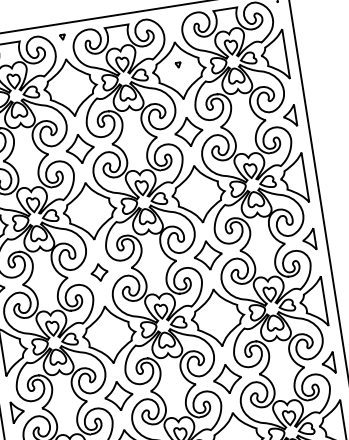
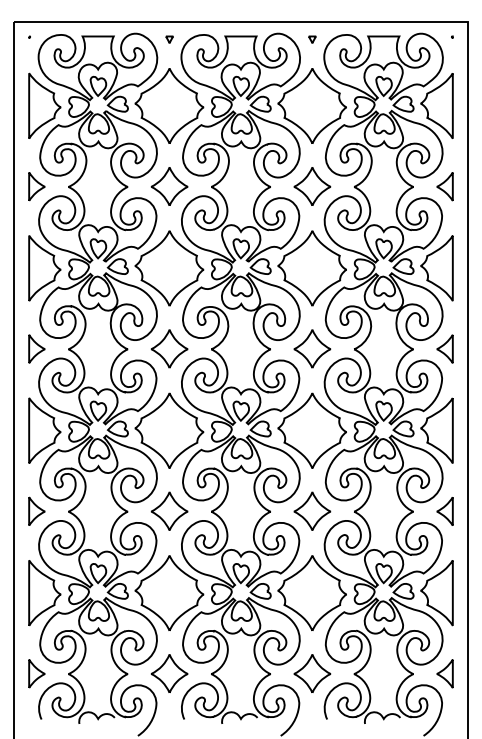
part: (178, 64) -> (312, 39), moved
part: (99, 272) -> (169, 348), size x1.67

